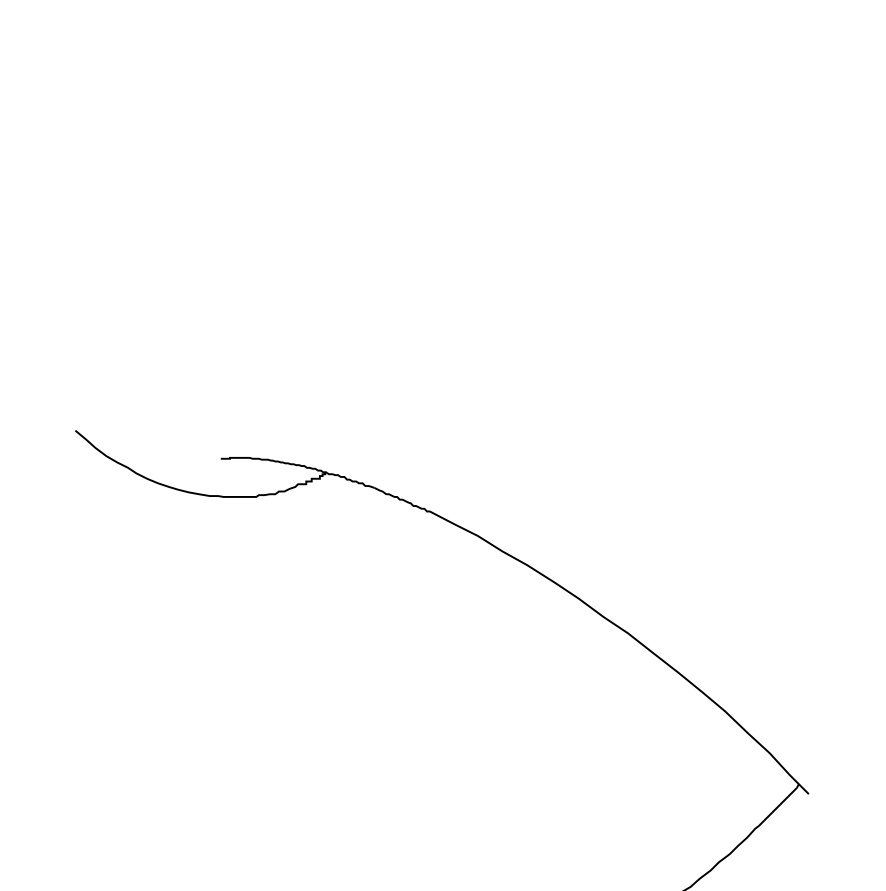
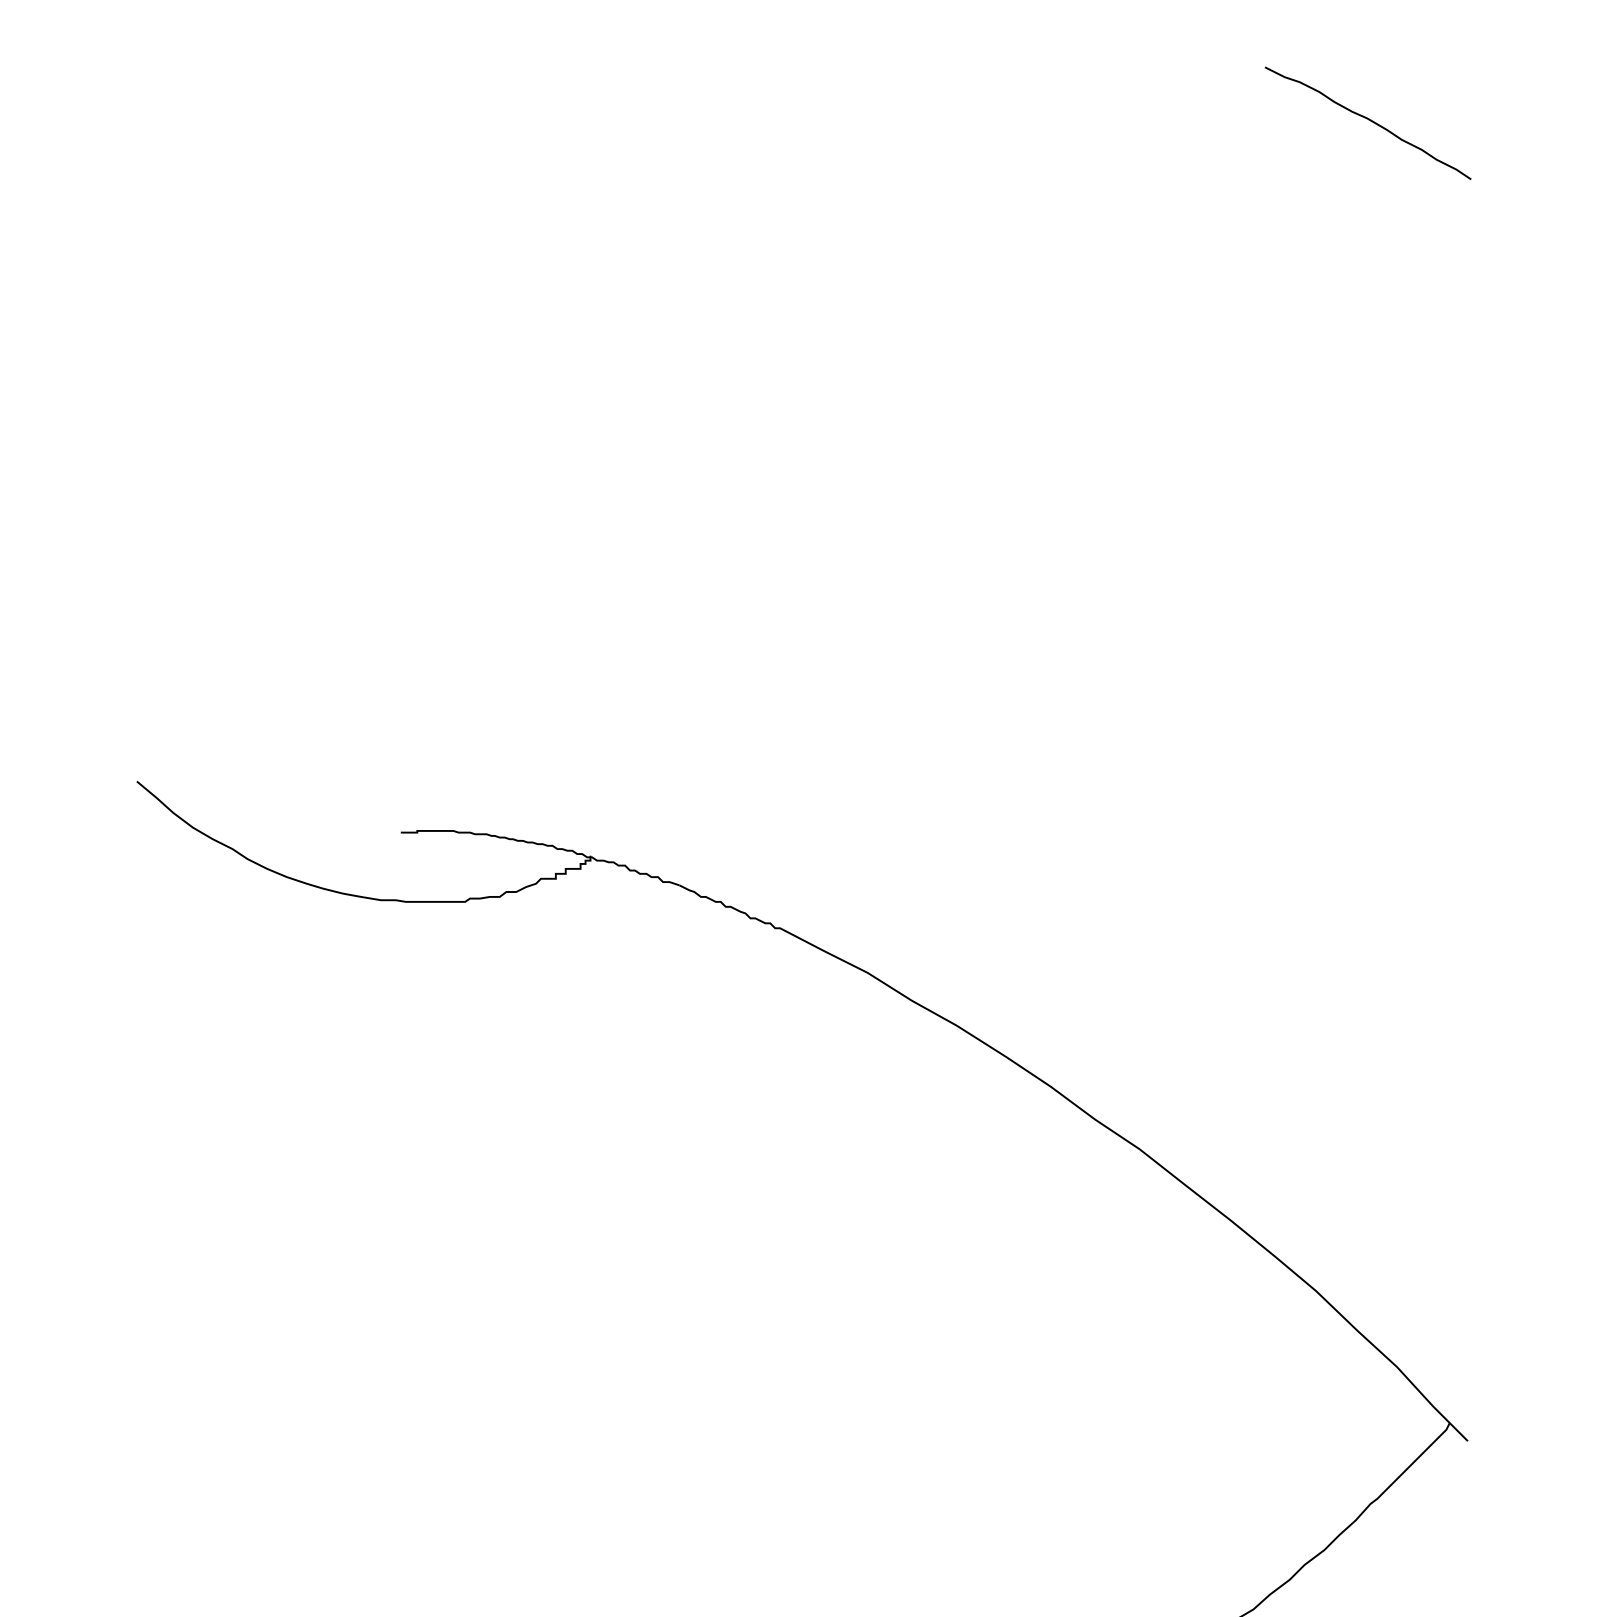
curve: (753, 66) -> (1367, 120), added

